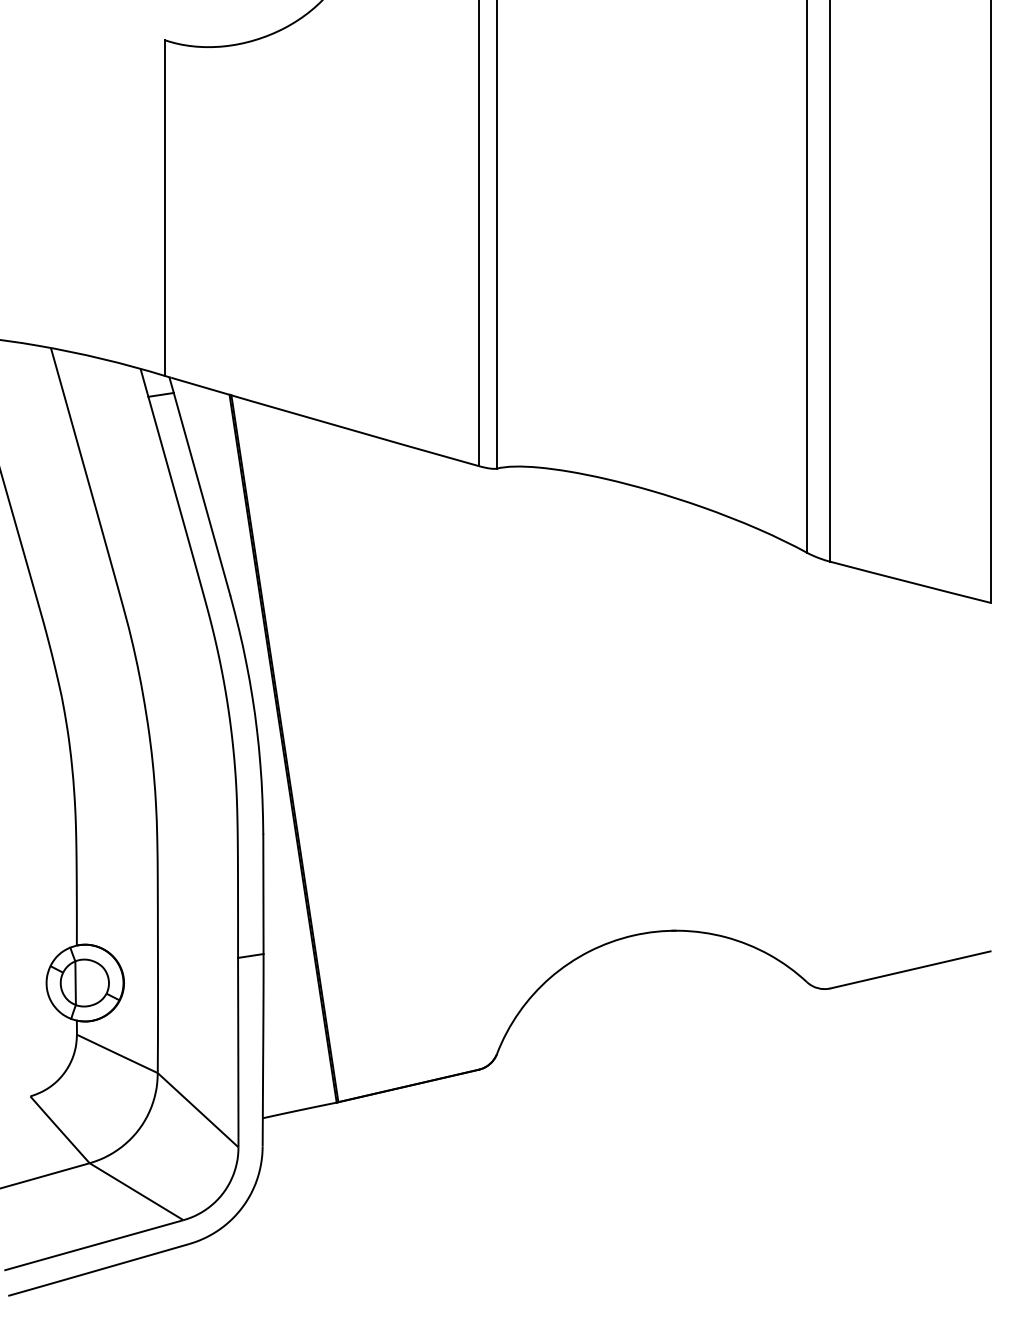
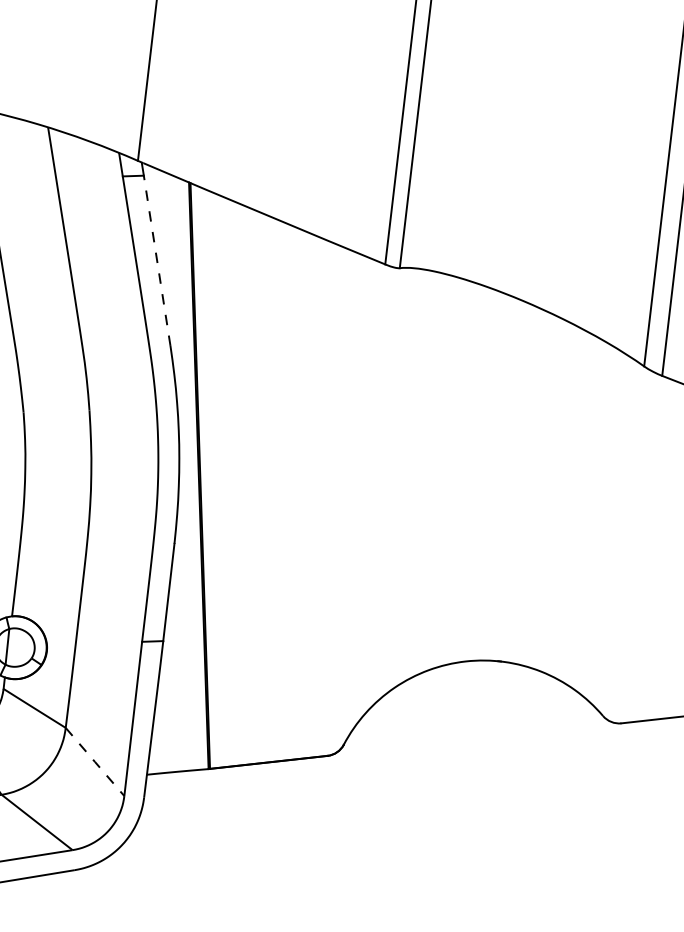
line: (201, 493) -> (156, 260), solid -> dashed
line: (198, 1110) -> (95, 762), solid -> dashed

